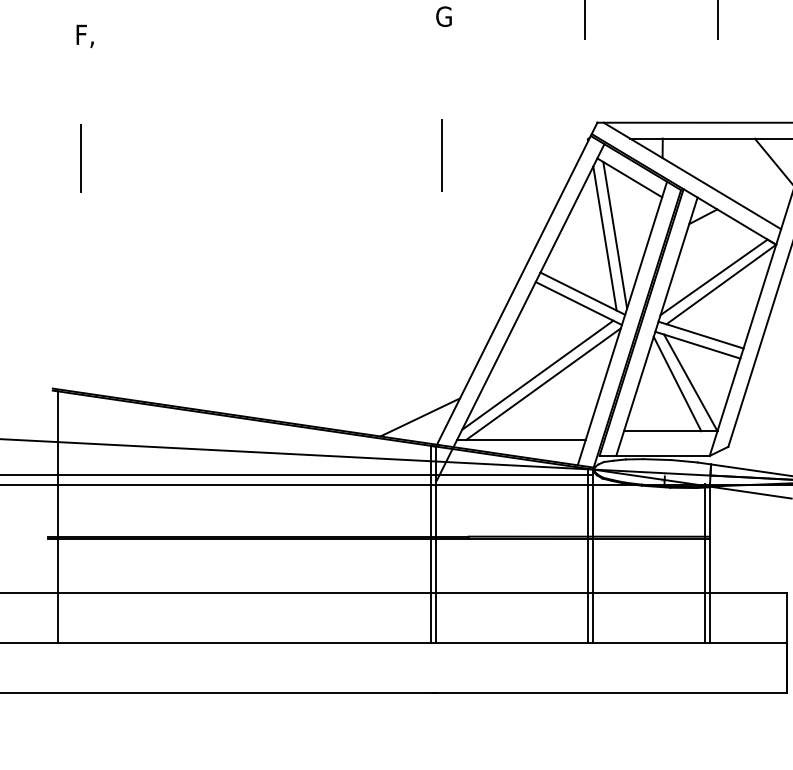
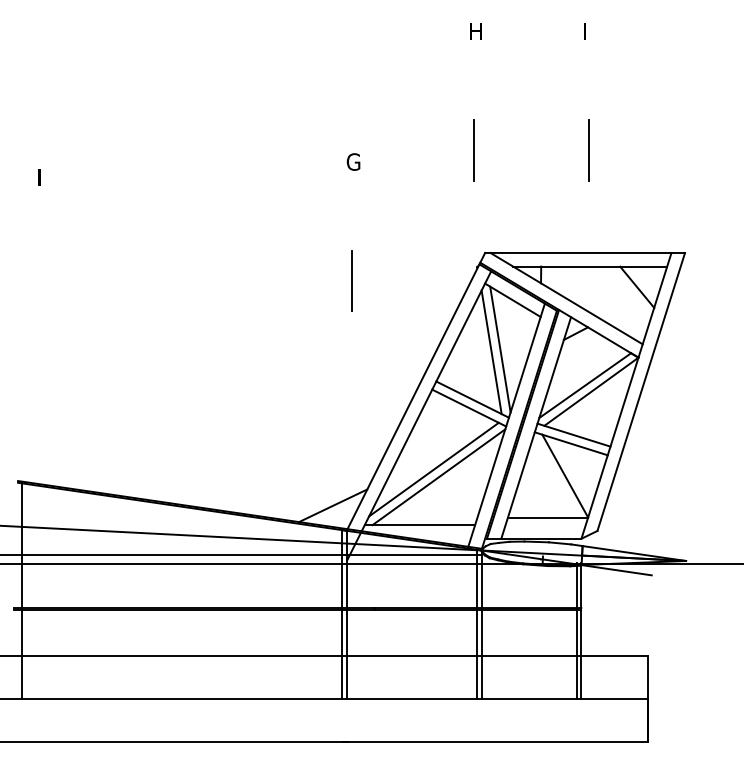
text: (84, 35) -> (45, 178), F, -> I
line: (80, 158) -> (41, 283), removed
line: (677, 383) -> (553, 476), removed

